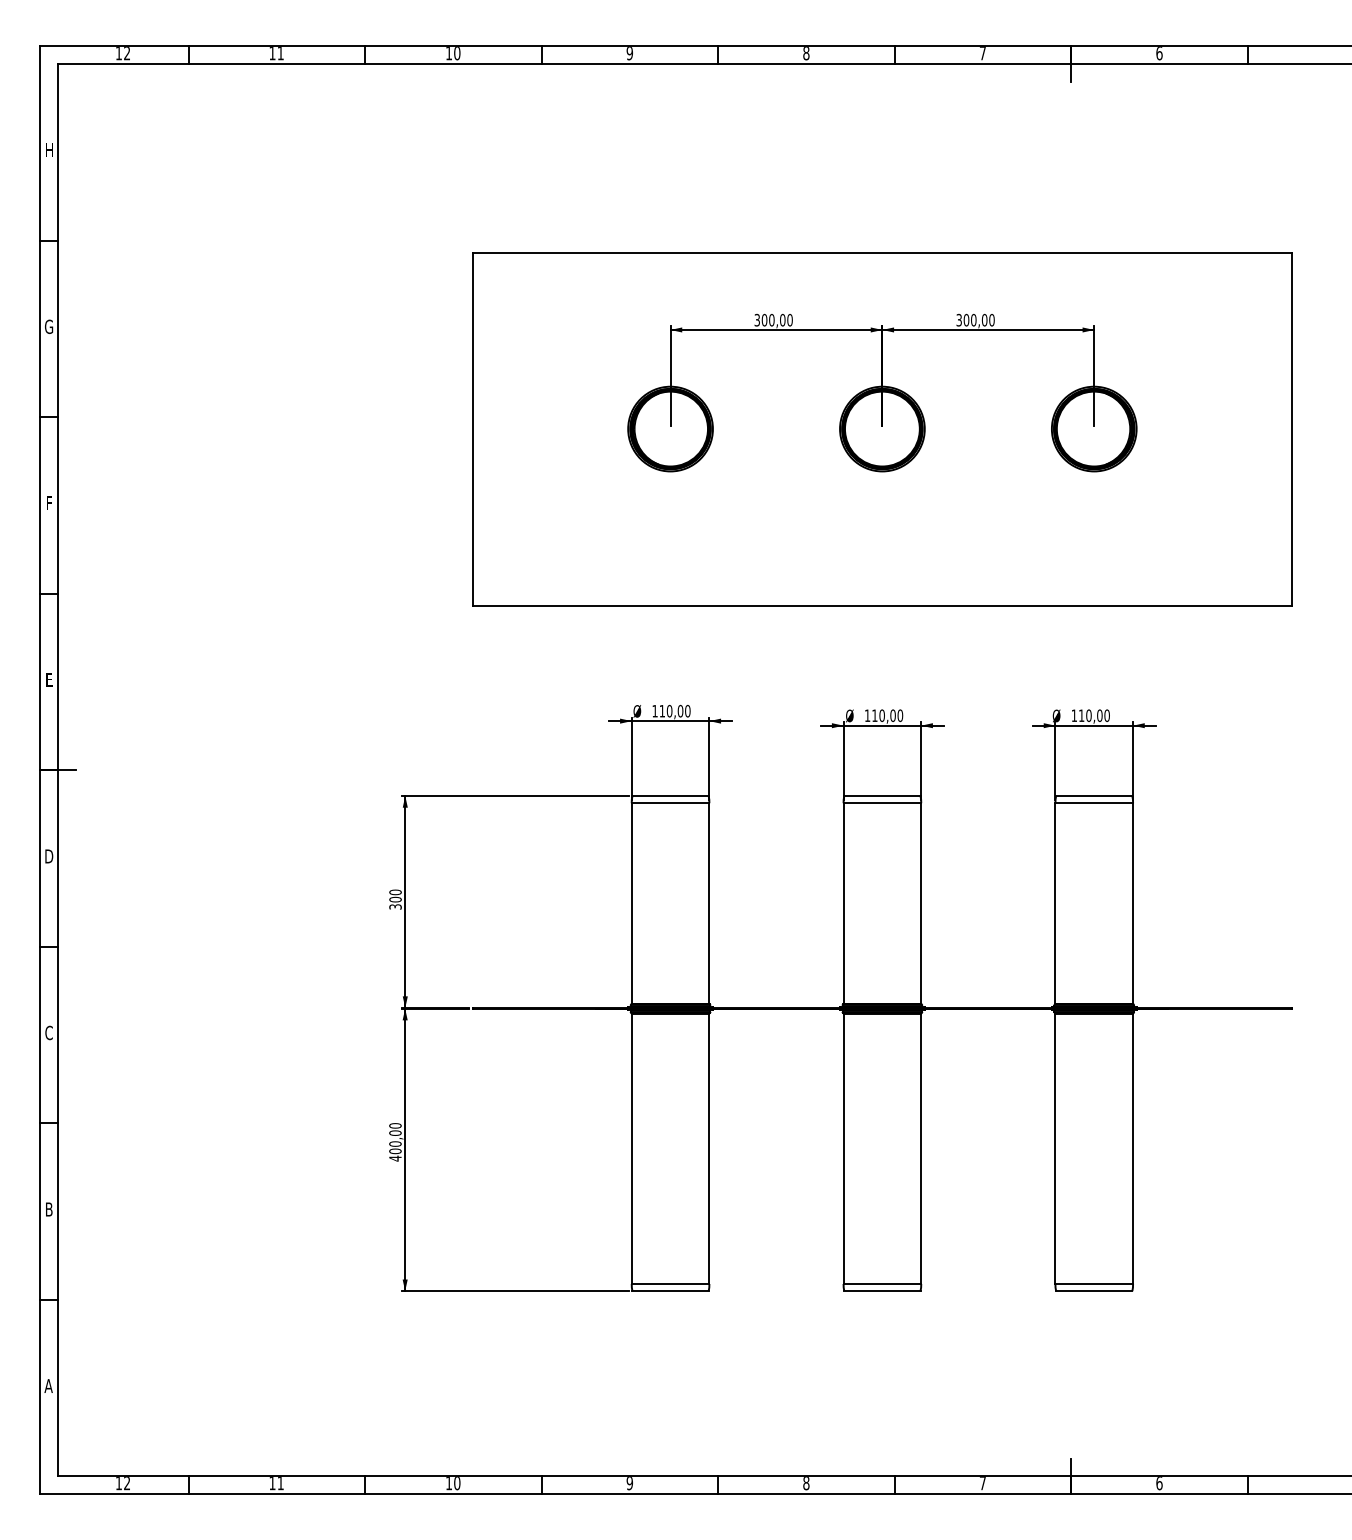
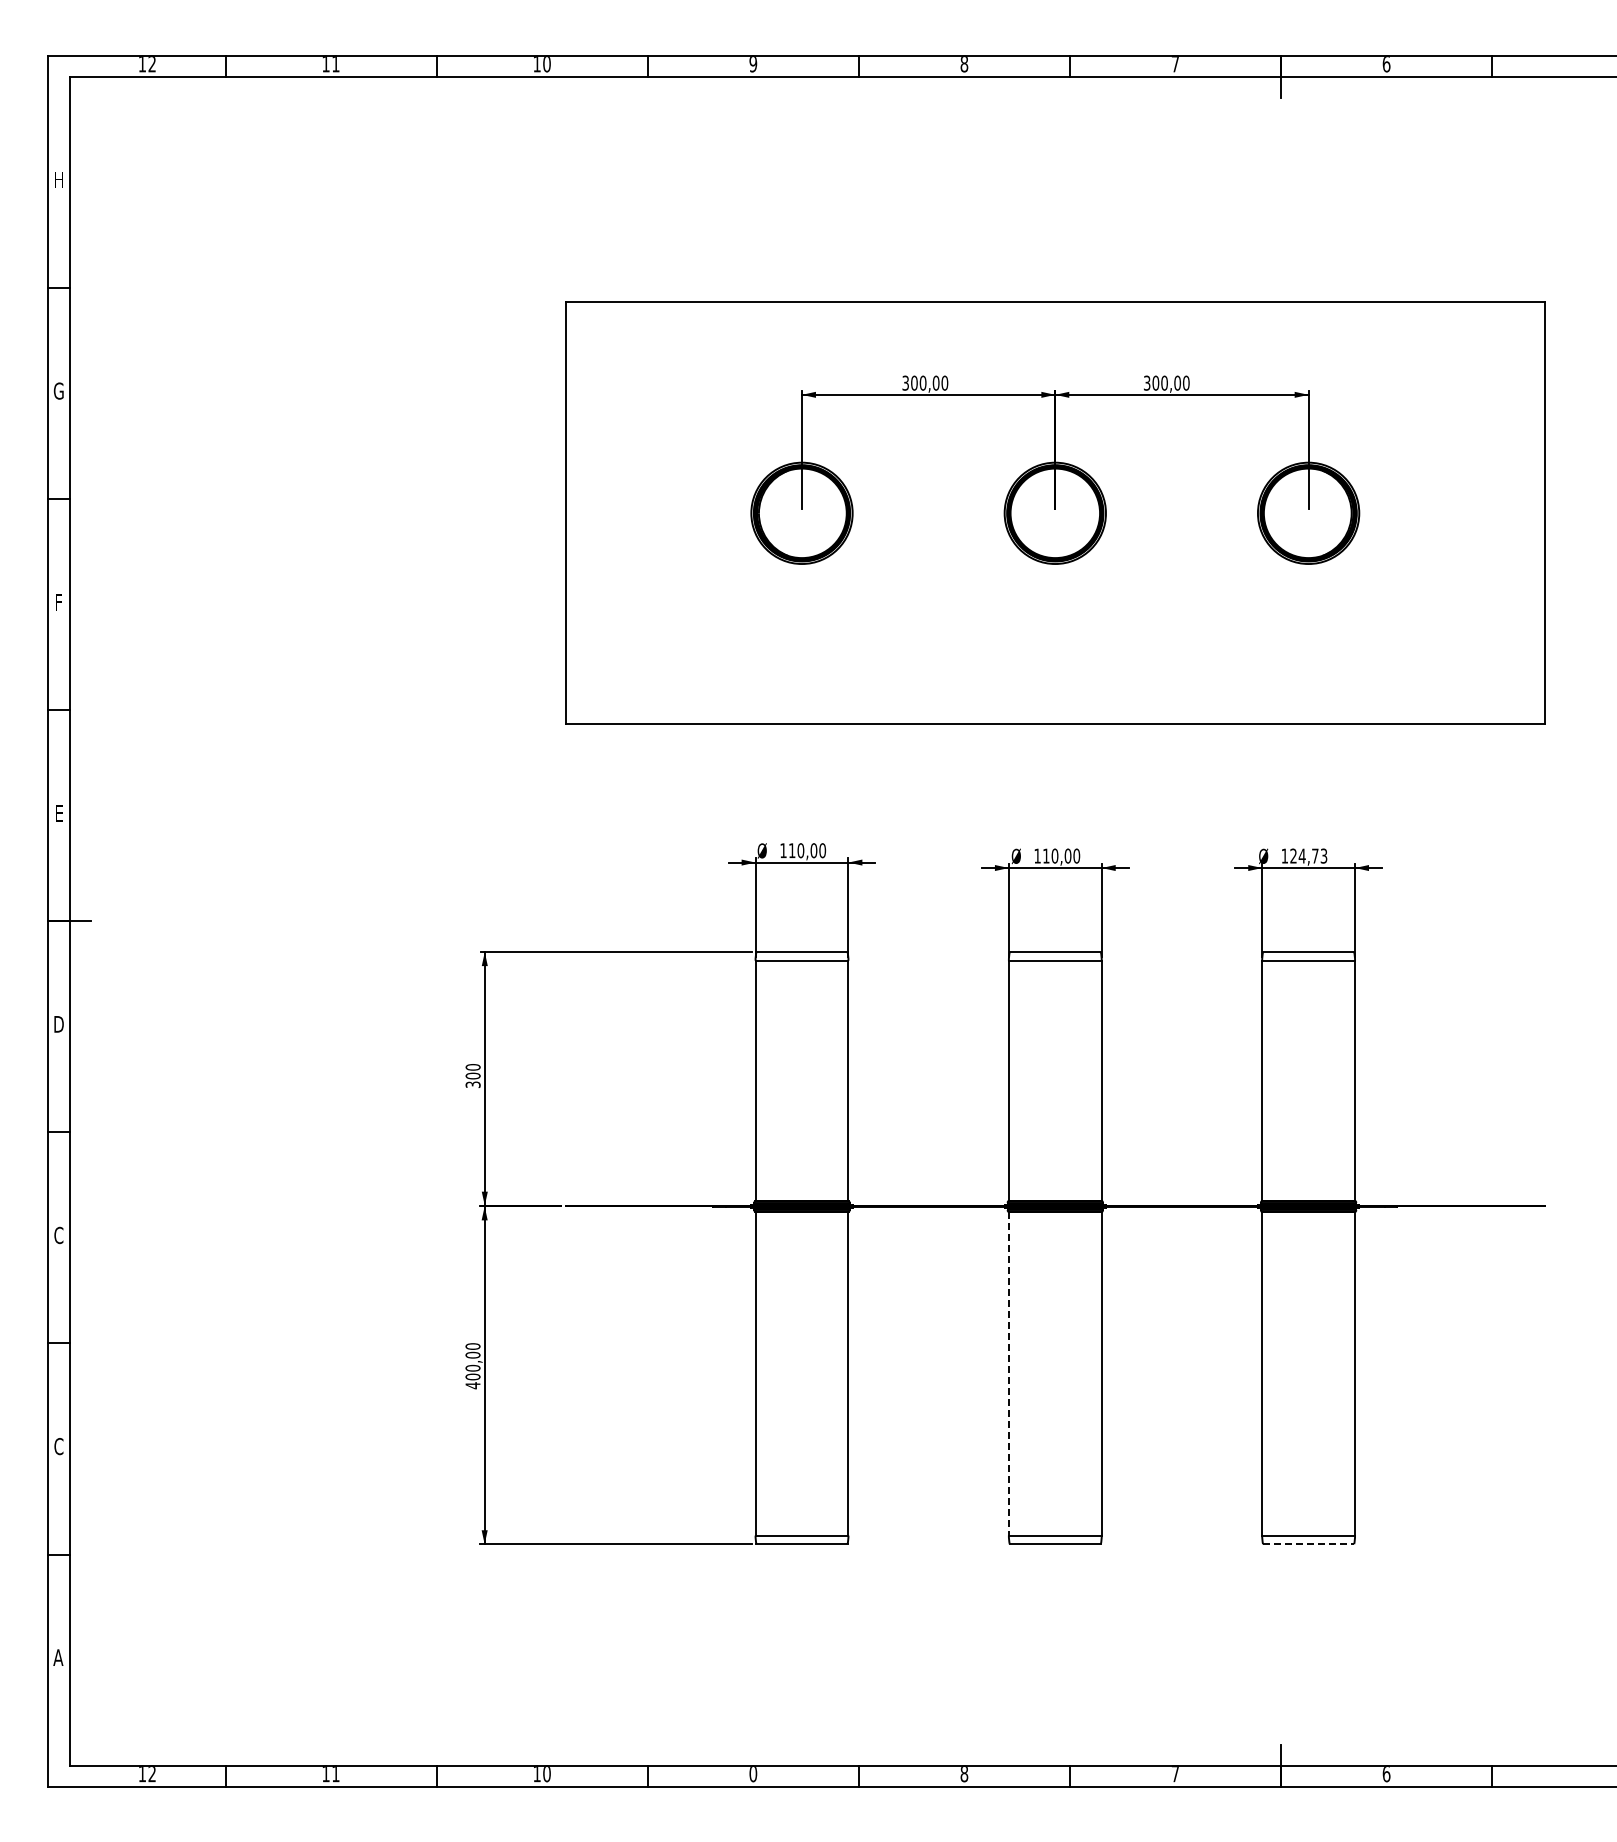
text: (1094, 715) -> (1308, 855), 110,00 -> 124,73
line: (843, 1148) -> (1008, 1373), solid -> dashed
text: (48, 1209) -> (58, 1446), B -> C
line: (1094, 1291) -> (1308, 1544), solid -> dashed
text: (629, 1483) -> (752, 1774), 9 -> 0

